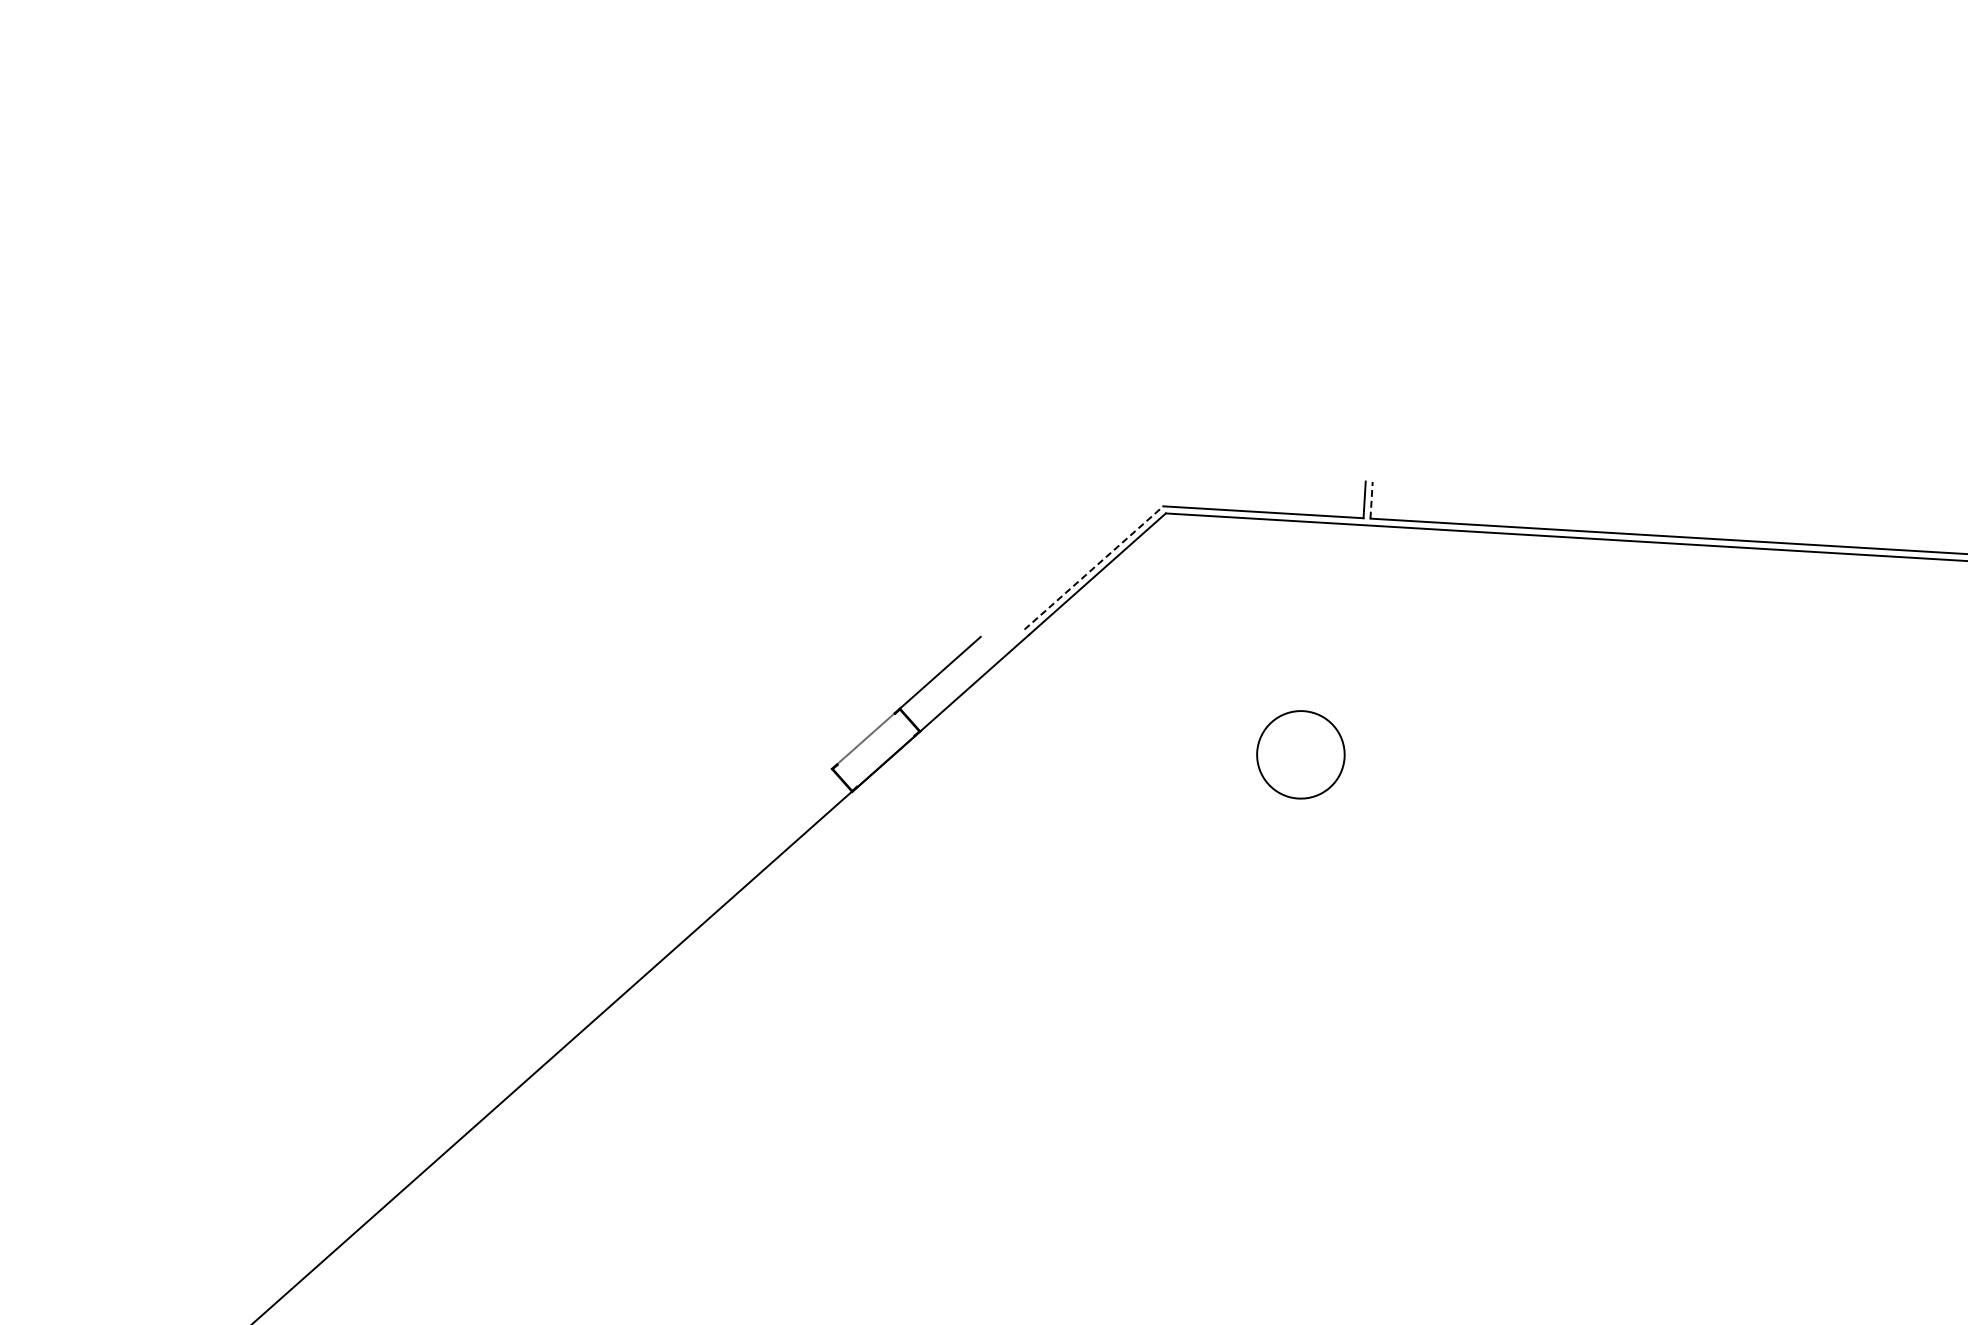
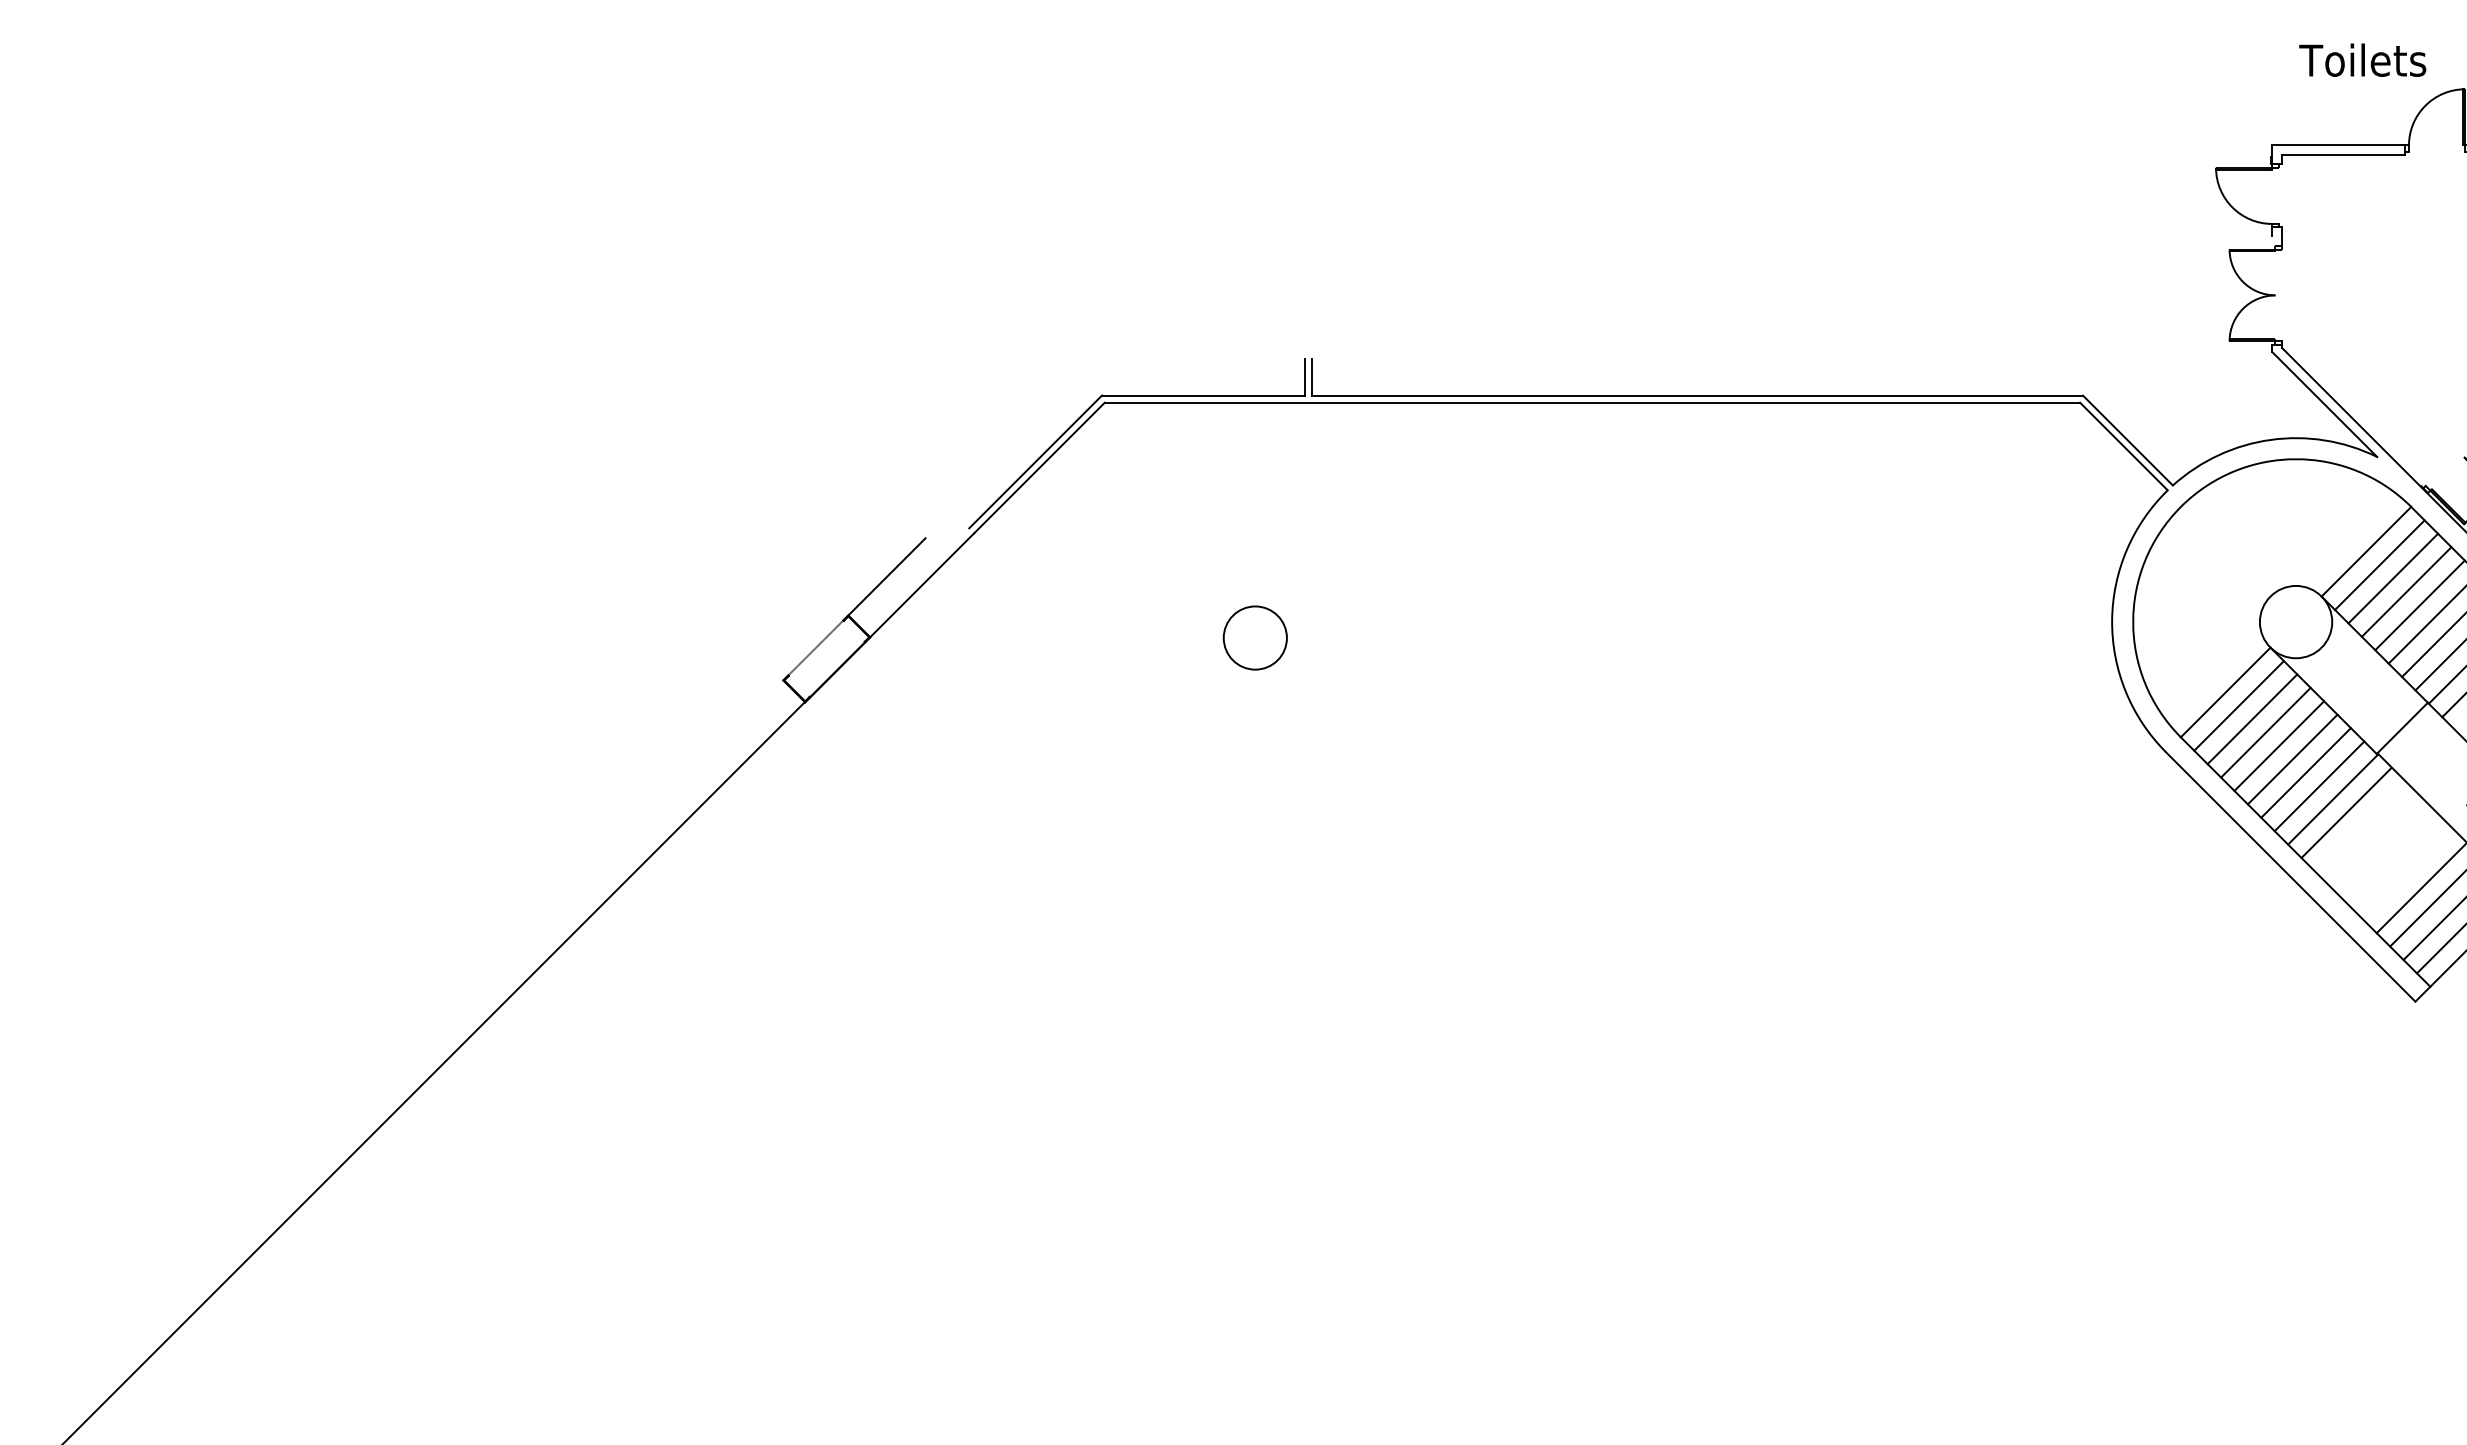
line: (1371, 500) -> (1311, 377), dashed -> solid
line: (1093, 567) -> (1035, 461), dashed -> solid
circle: (1299, 754) -> (1254, 637), size x0.71

